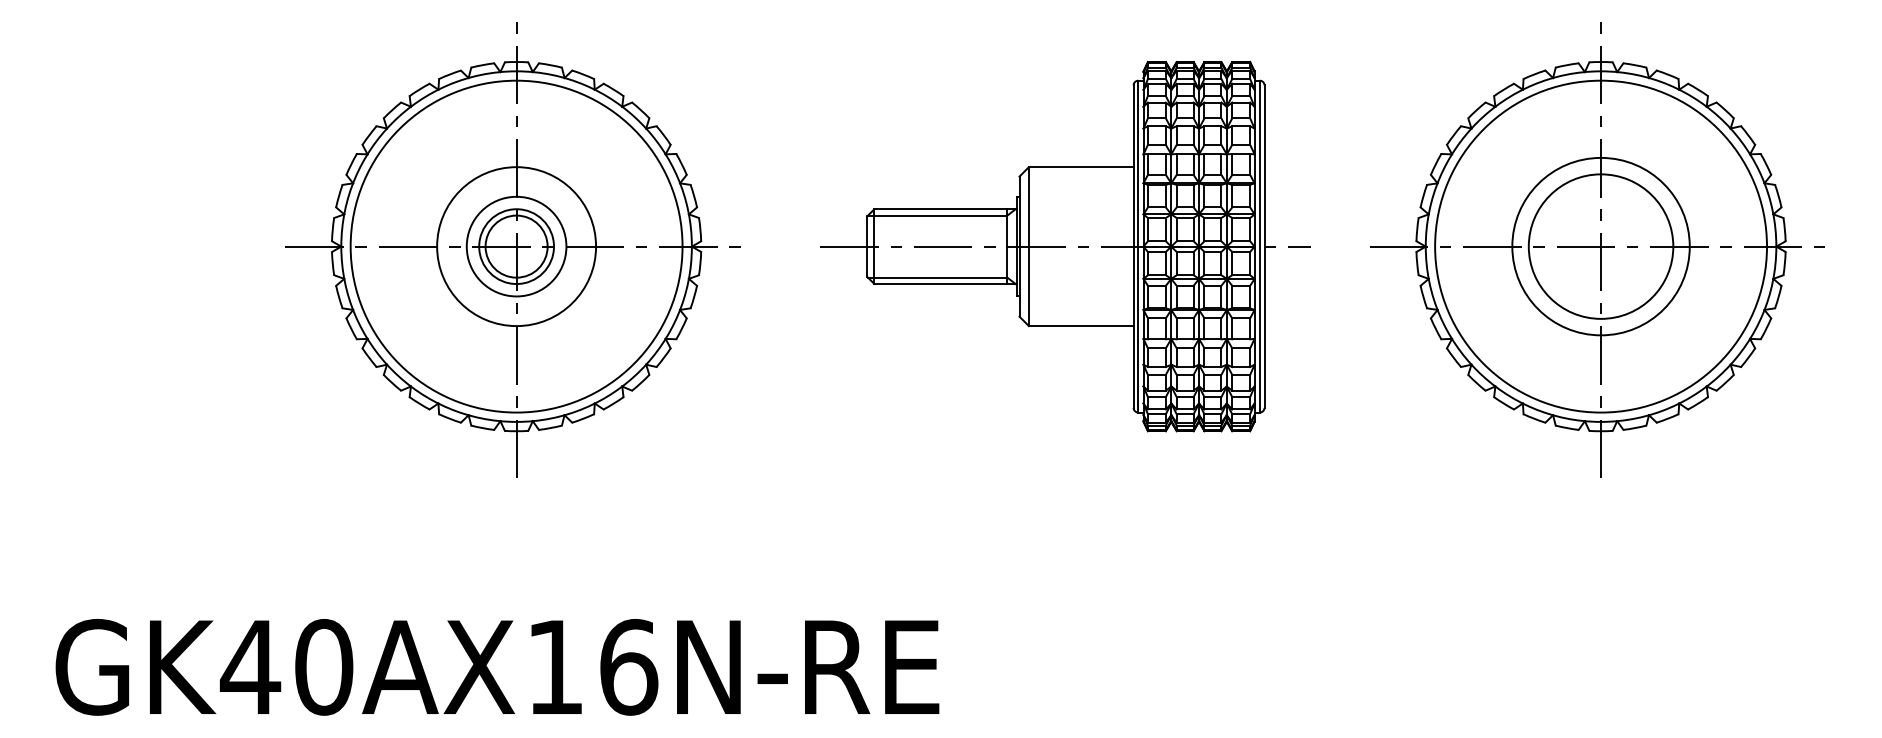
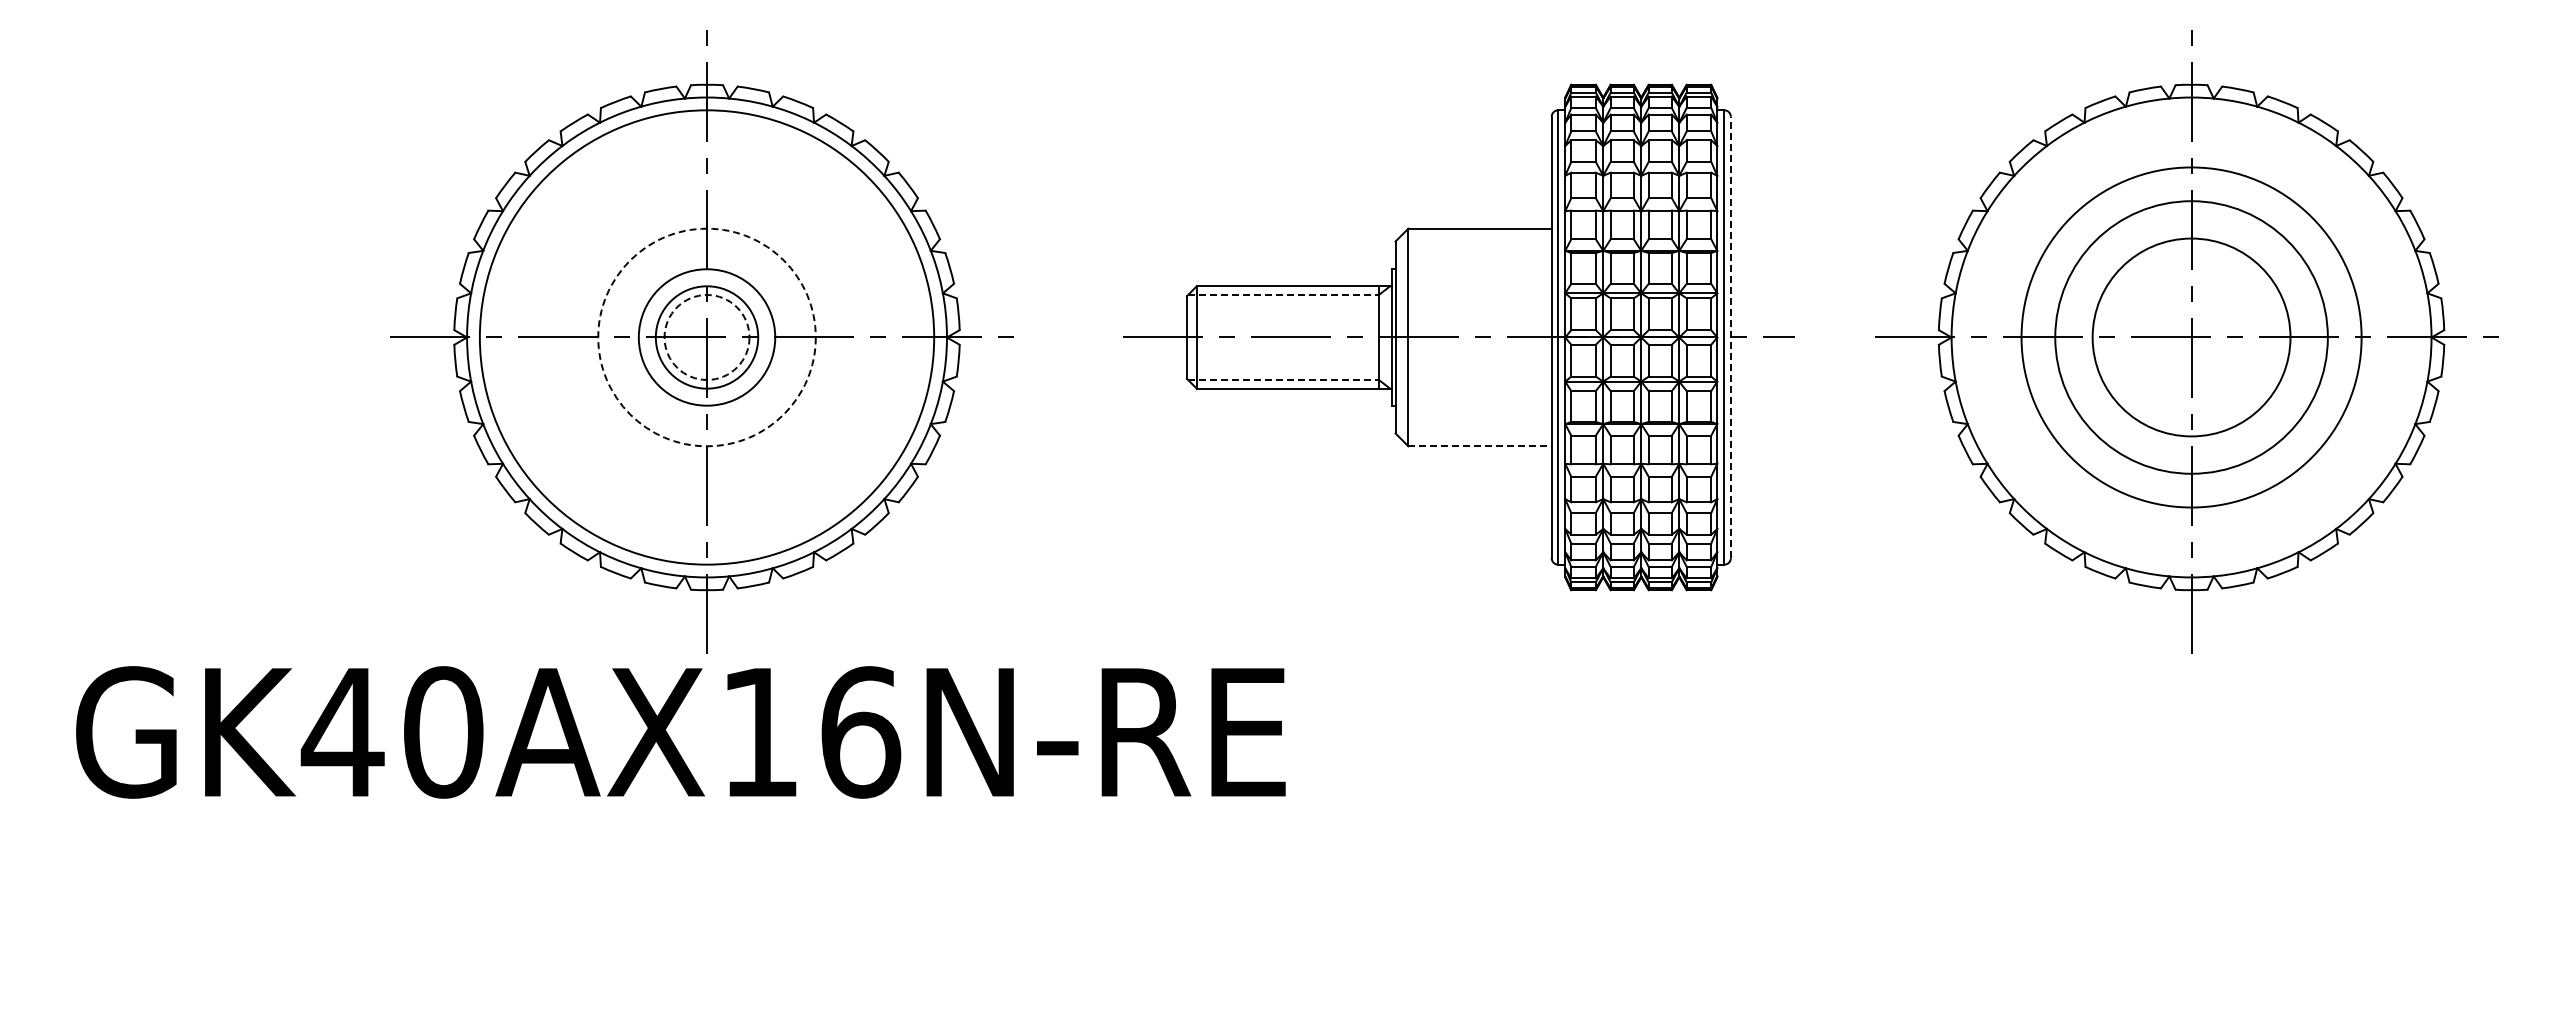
line: (938, 215) -> (1284, 295), solid -> dashed
circle: (516, 246) -> (706, 337), solid -> dashed
circle: (516, 246) -> (706, 337), solid -> dashed
line: (1264, 246) -> (1730, 337), solid -> dashed
circle: (1601, 246) -> (2191, 337), size x0.6
circle: (1601, 246) -> (2191, 337), size x1.4
line: (938, 277) -> (1284, 379), solid -> dashed
line: (1081, 326) -> (1480, 446), solid -> dashed
text: (497, 667) -> (680, 732), moved

